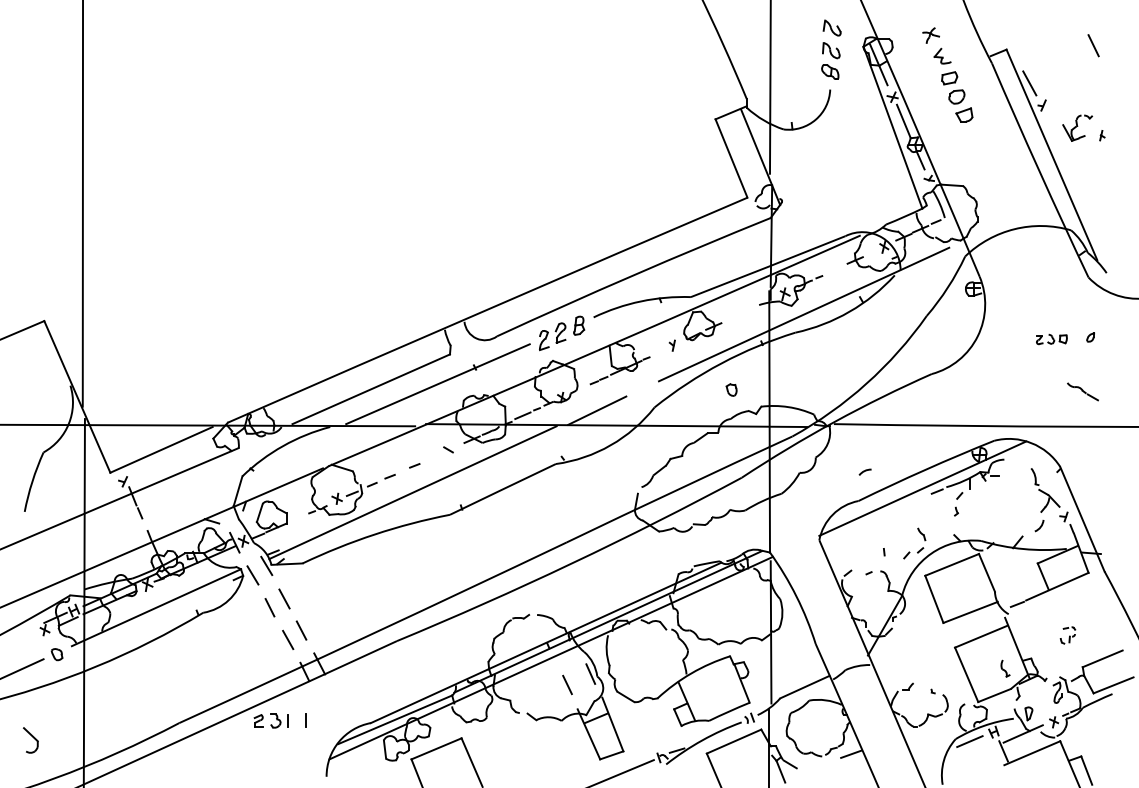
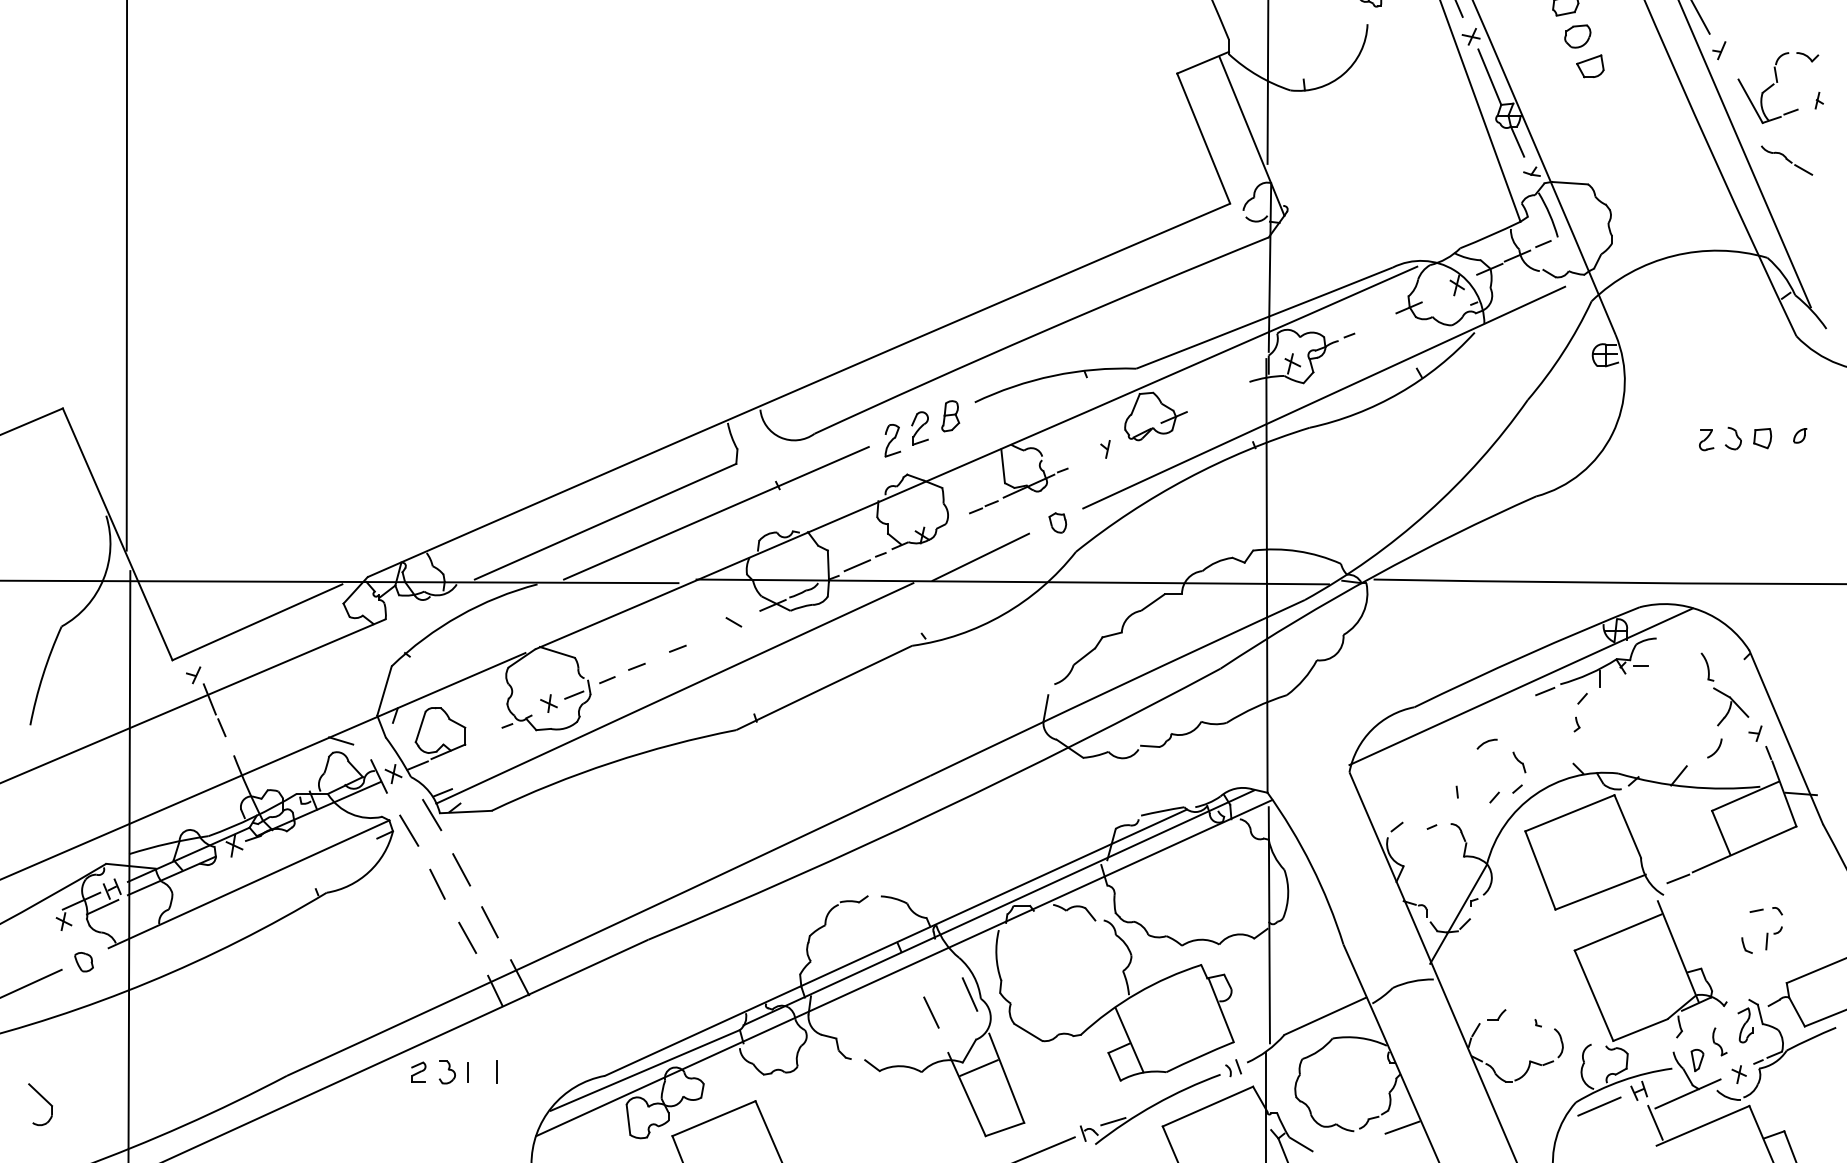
part: (1077, 128) -> (1778, 88), size x1.67
part: (1051, 339) -> (1734, 439), size x1.43
part: (731, 389) -> (1057, 522), moved
part: (1082, 391) -> (1786, 160), moved
arc: (864, 471) -> (1485, 742), moved
part: (1067, 635) -> (1761, 930), size x1.67
part: (1005, 668) -> (1719, 1041), moved

